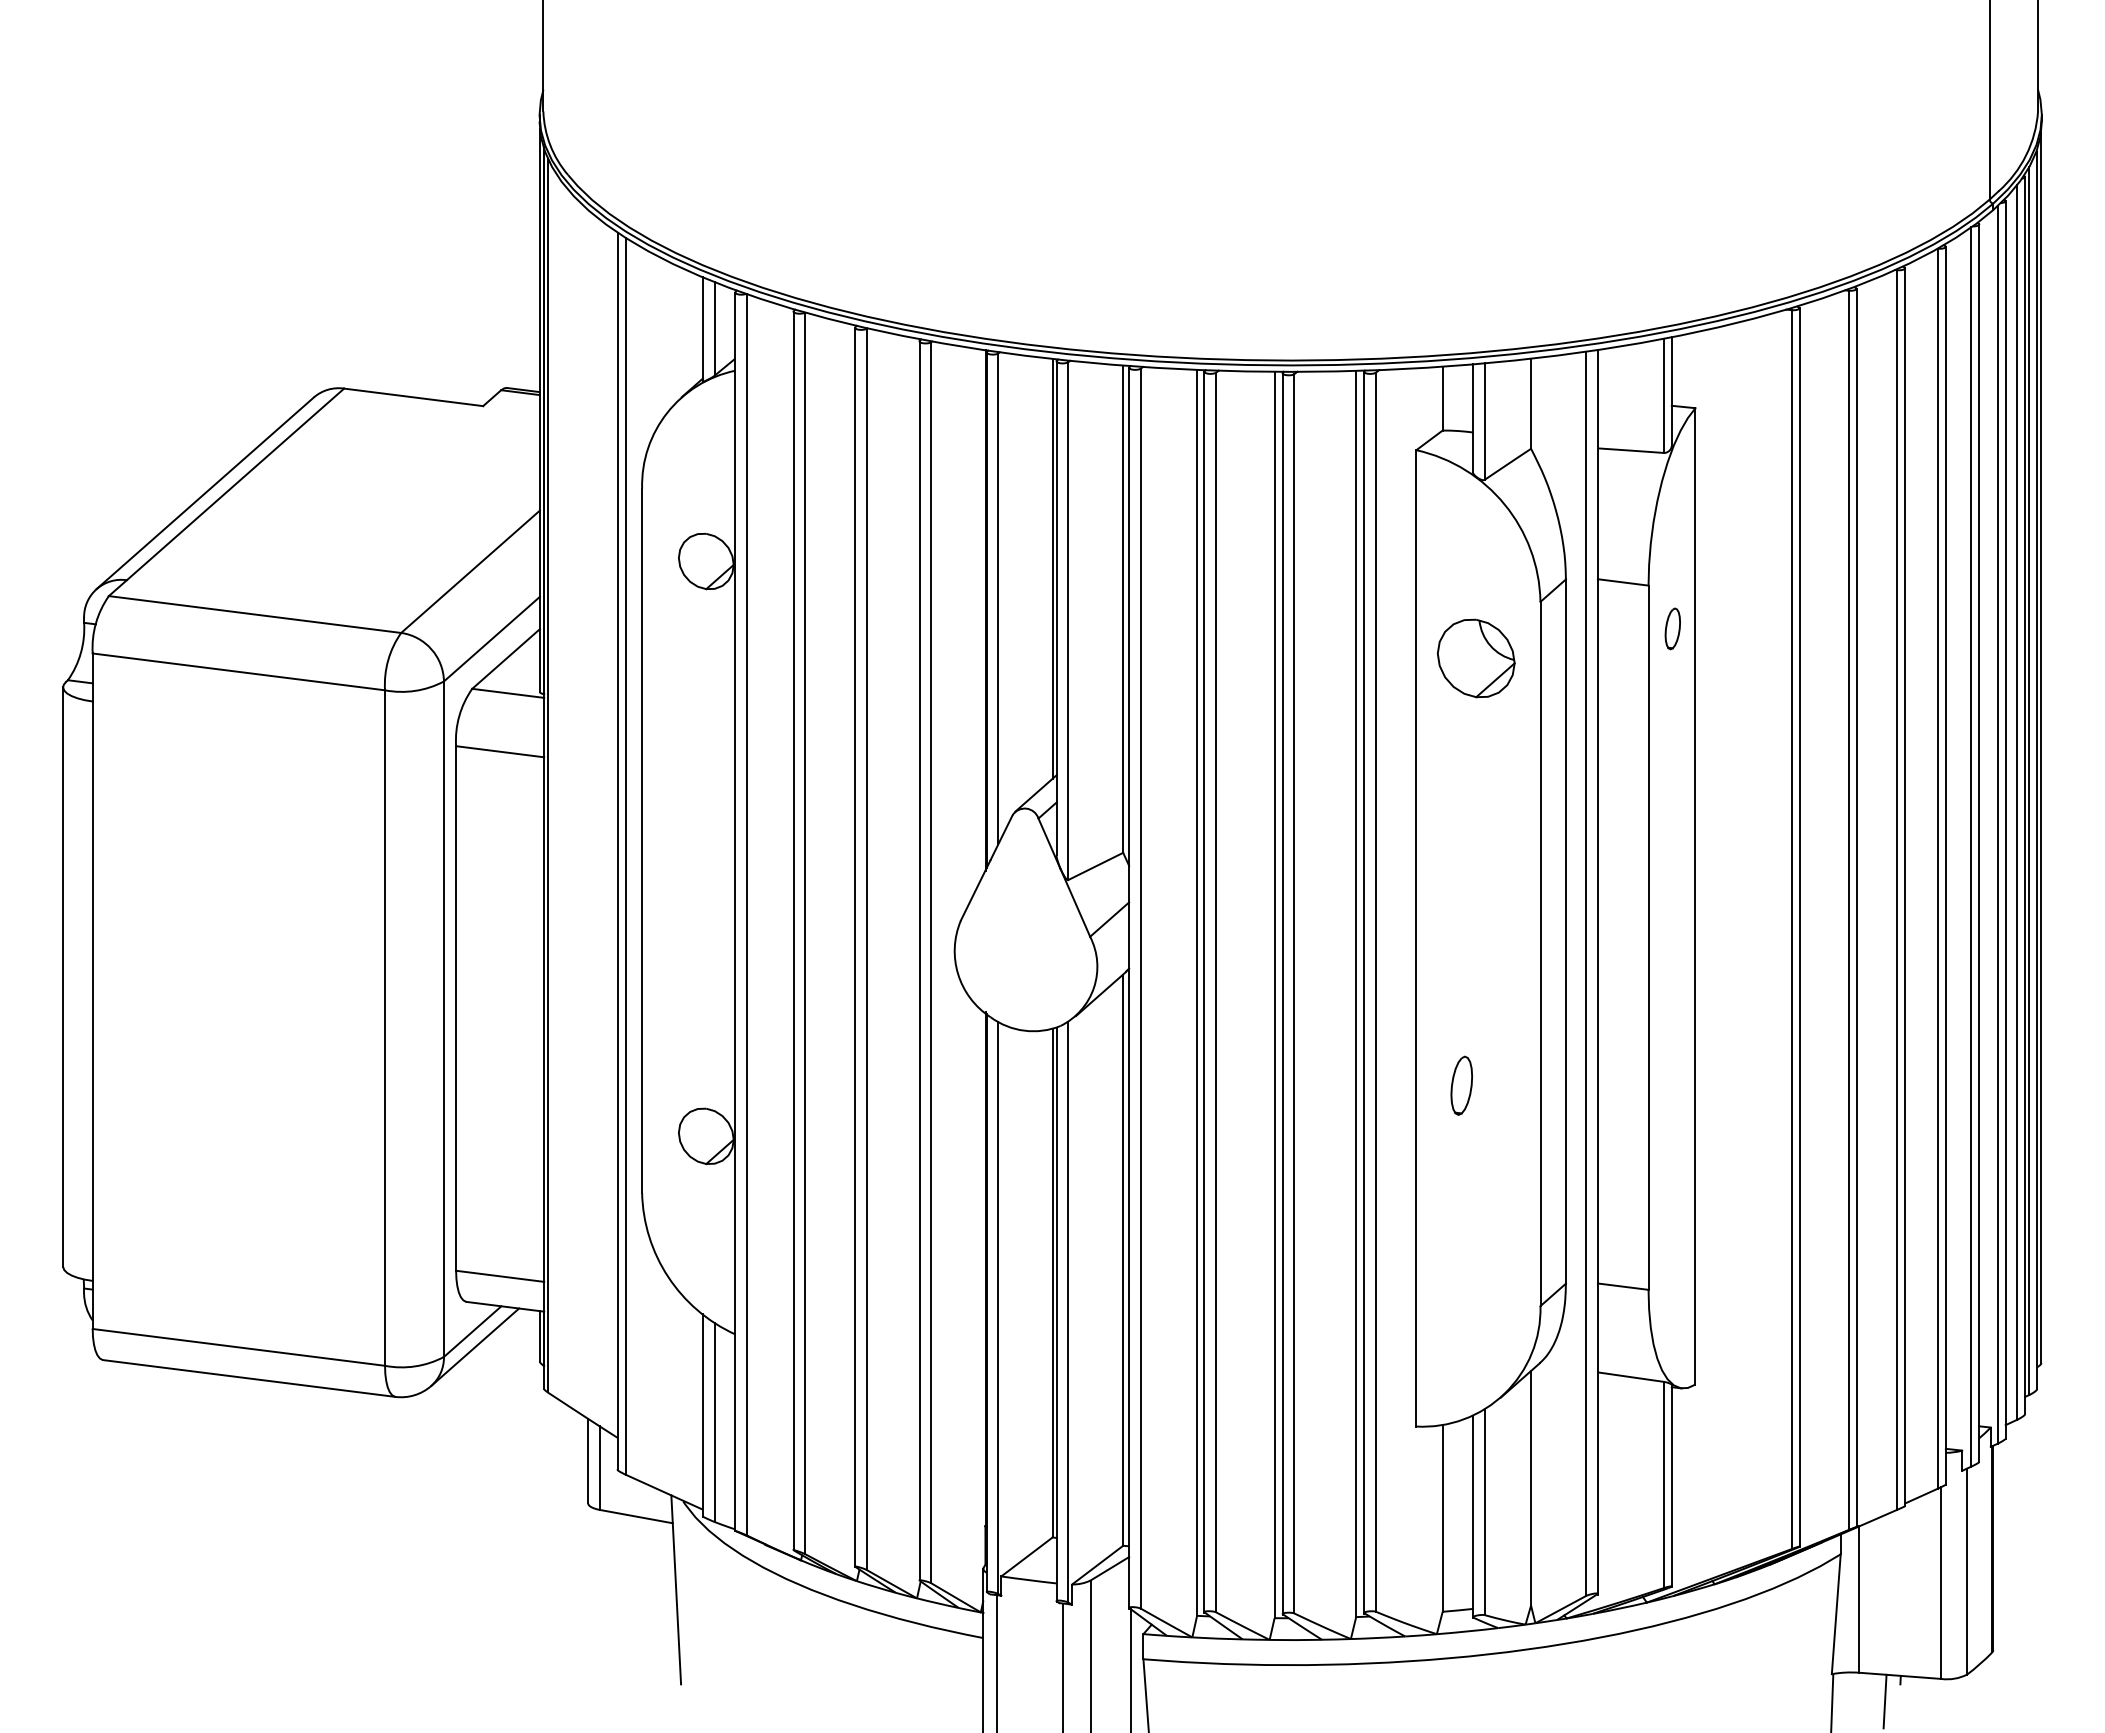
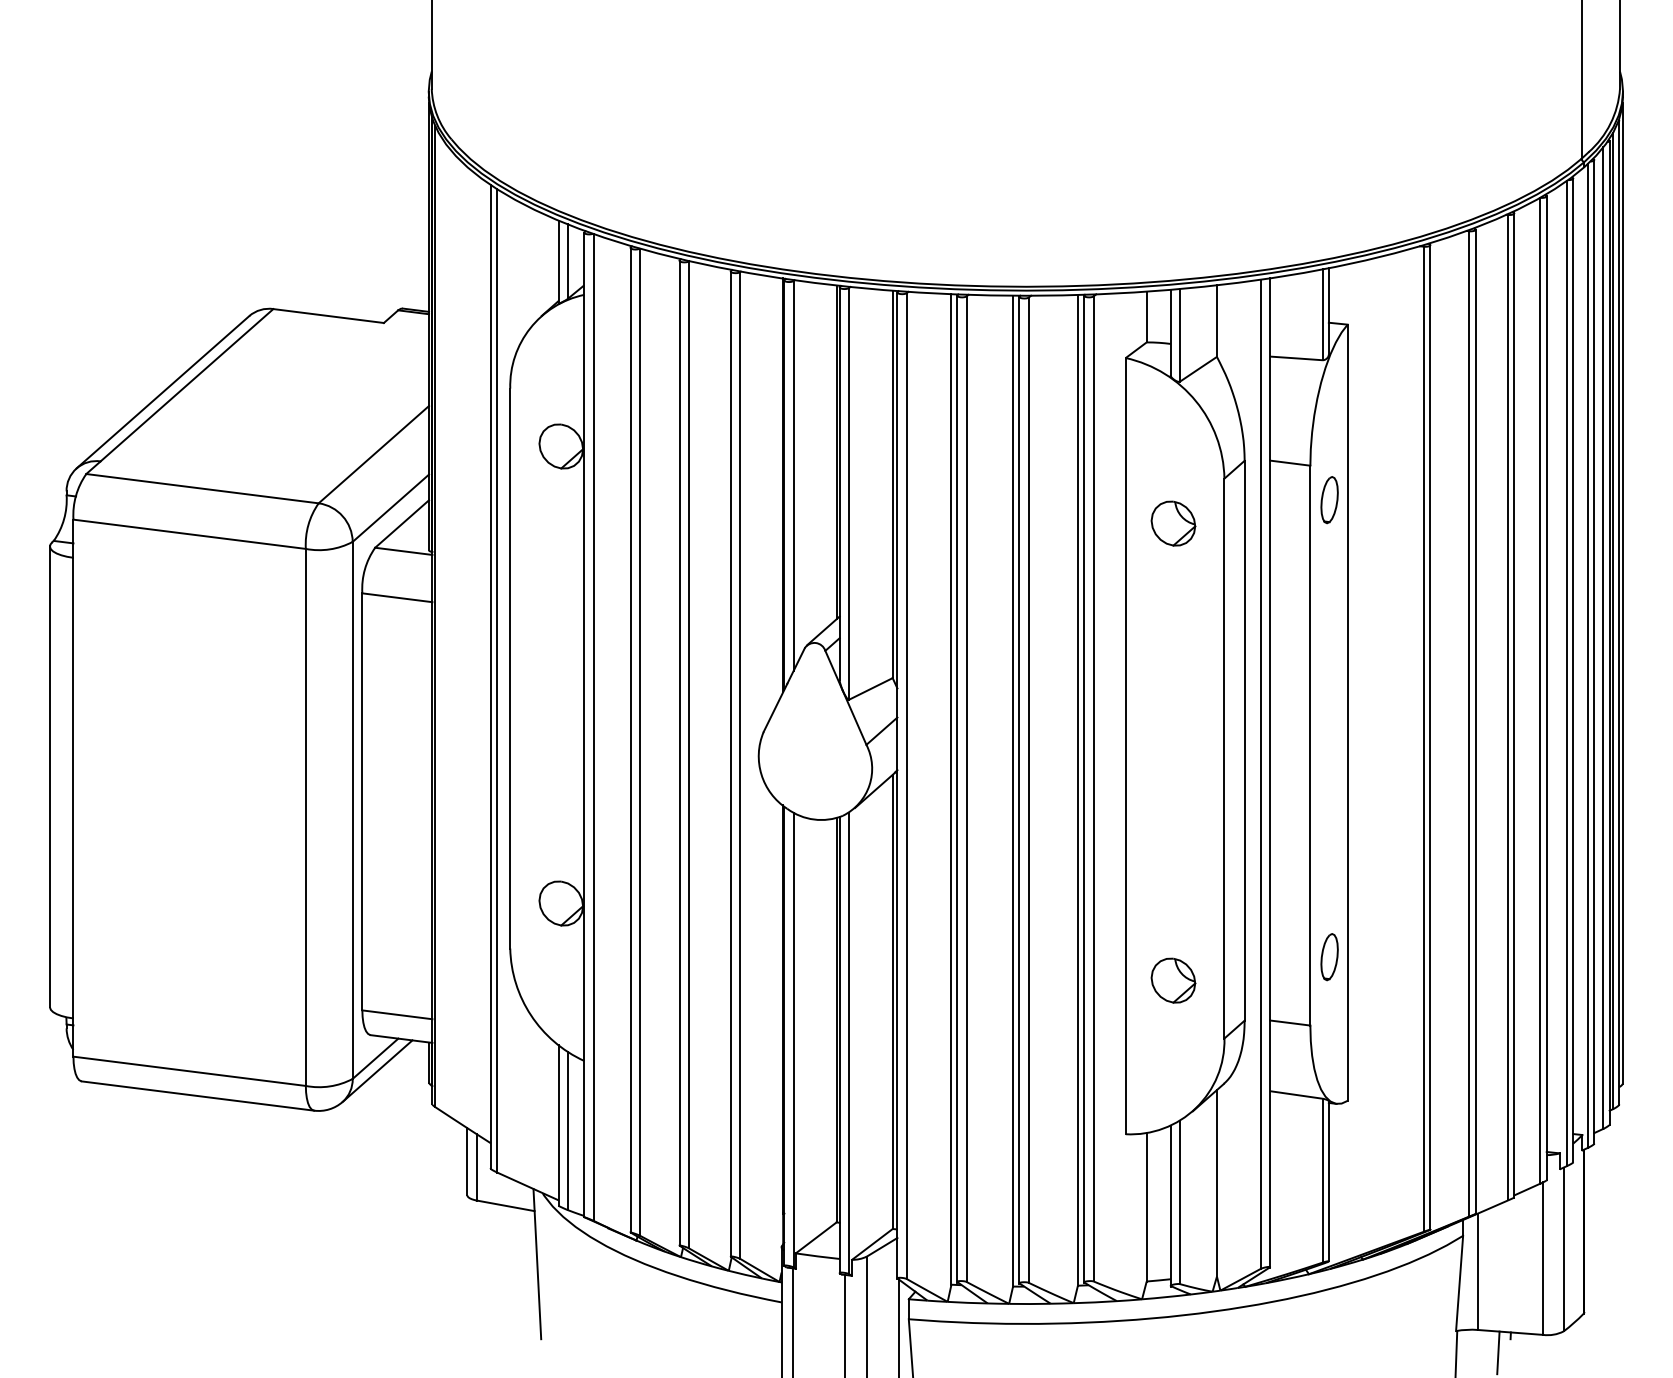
part: (1672, 628) -> (1329, 499), size x1.43
part: (1476, 658) -> (1173, 523), size x0.71
part: (1461, 1085) -> (1329, 956), moved
part: (1476, 1233) -> (1173, 980), added

